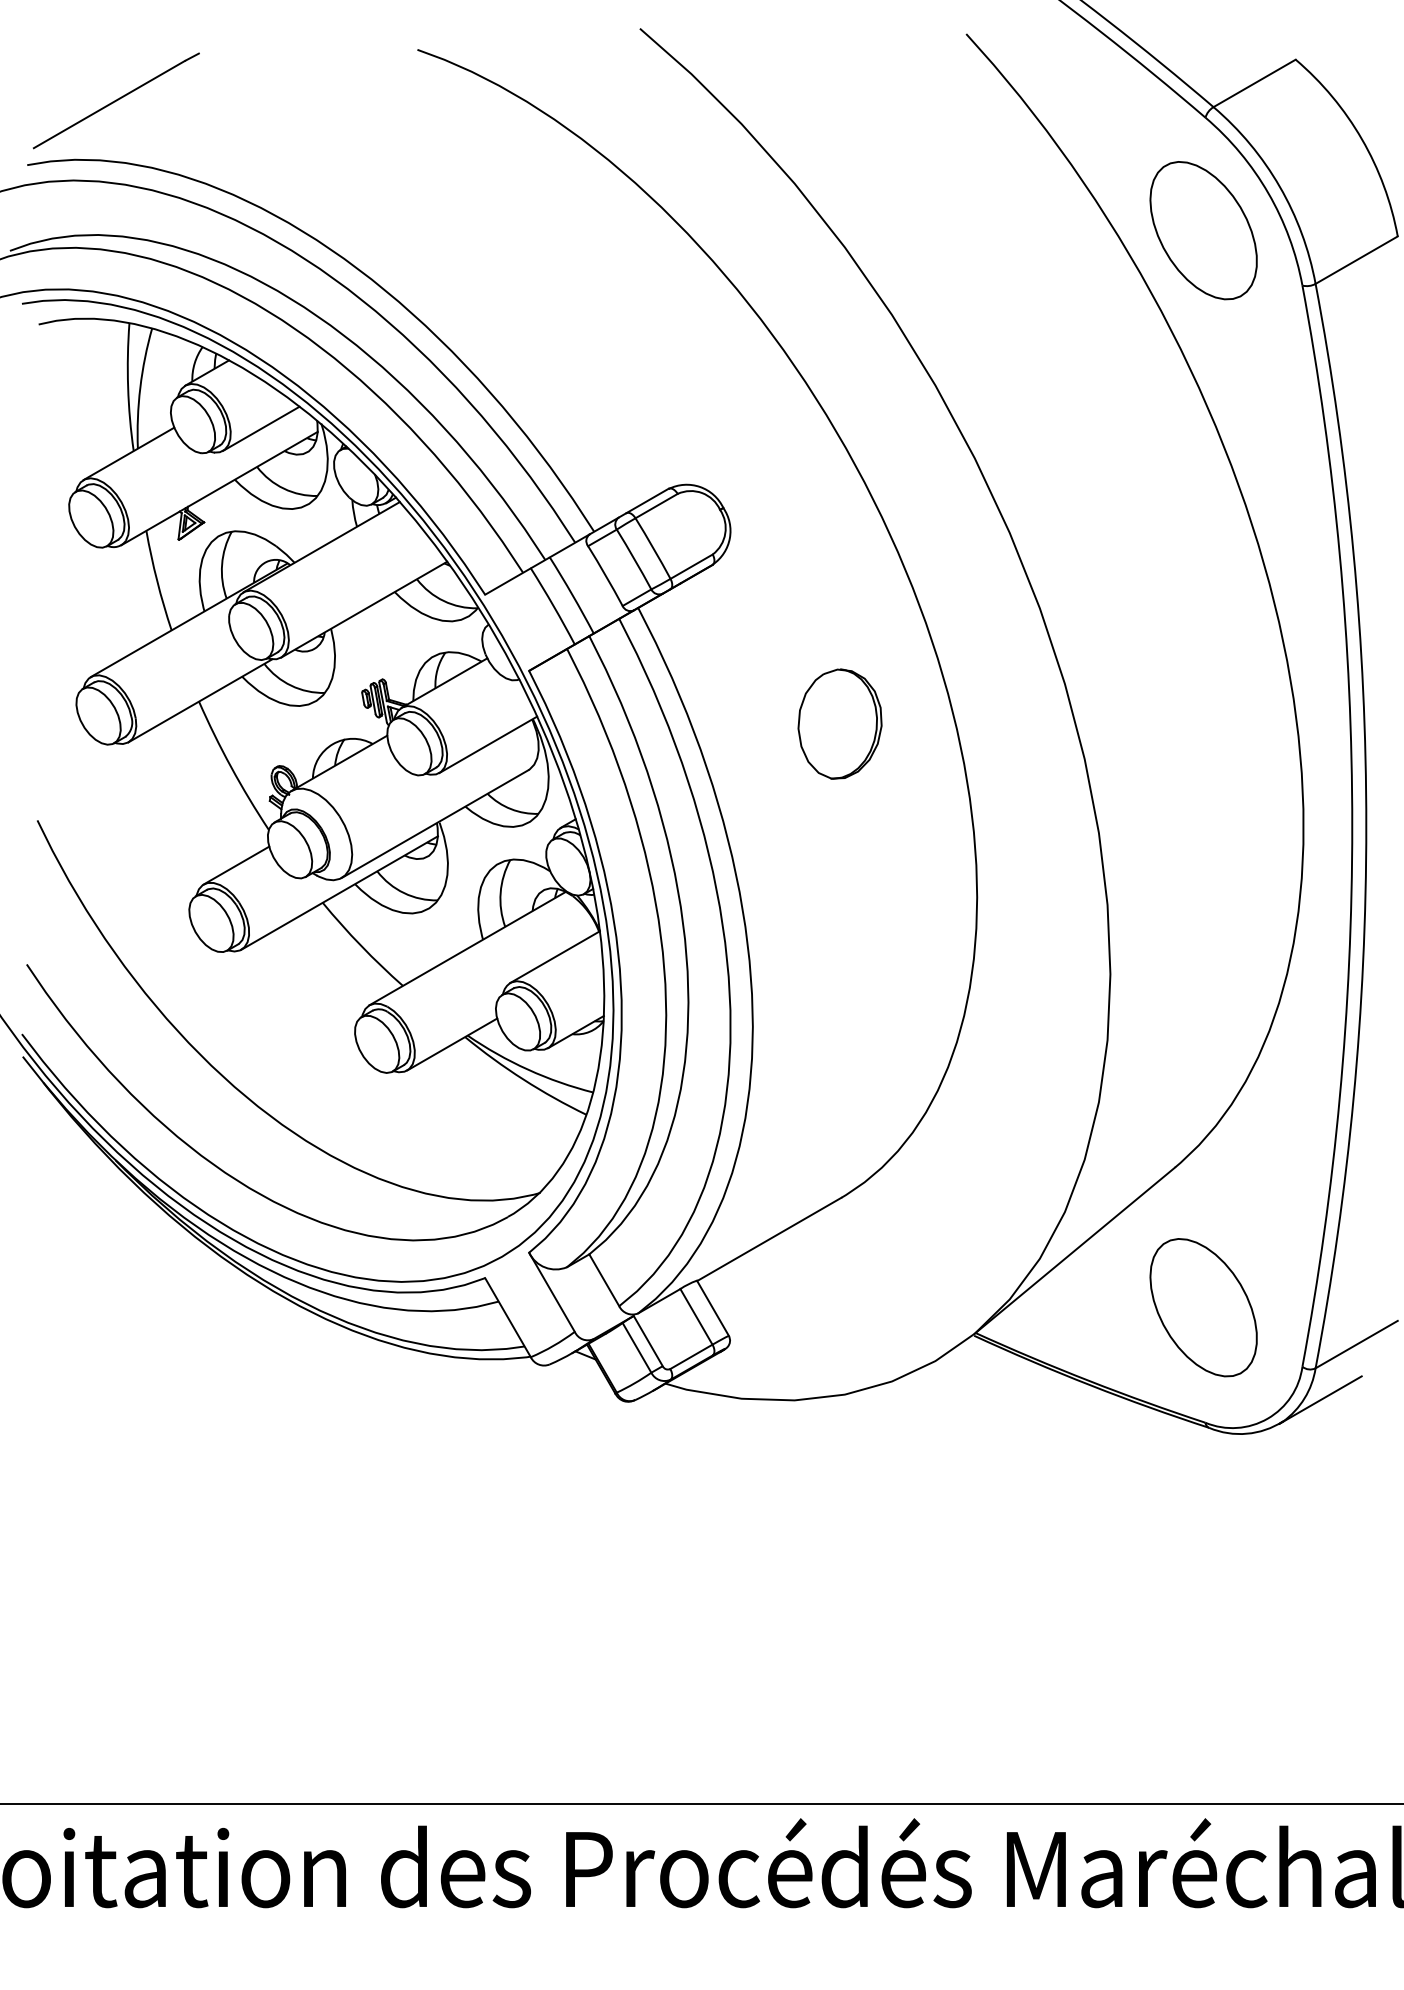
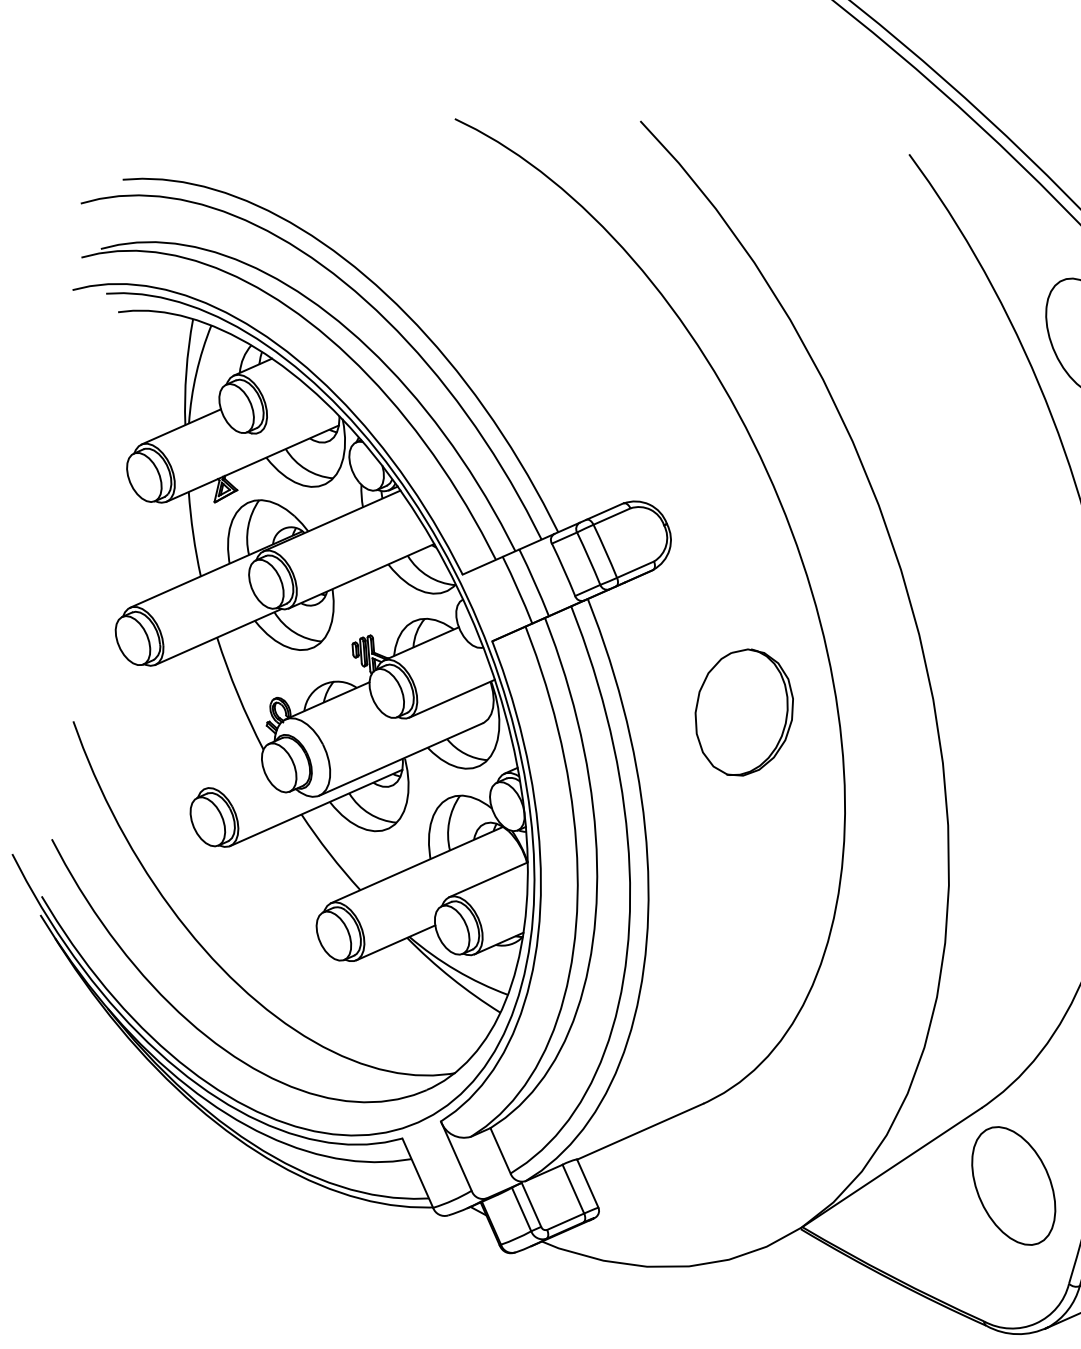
line: (116, 100) -> (202, 134), removed
line: (260, 428) -> (291, 417), removed
part: (839, 723) -> (743, 712), size x1.4
line: (236, 865) -> (233, 776), removed
part: (1203, 1307) -> (1013, 1185), moved

